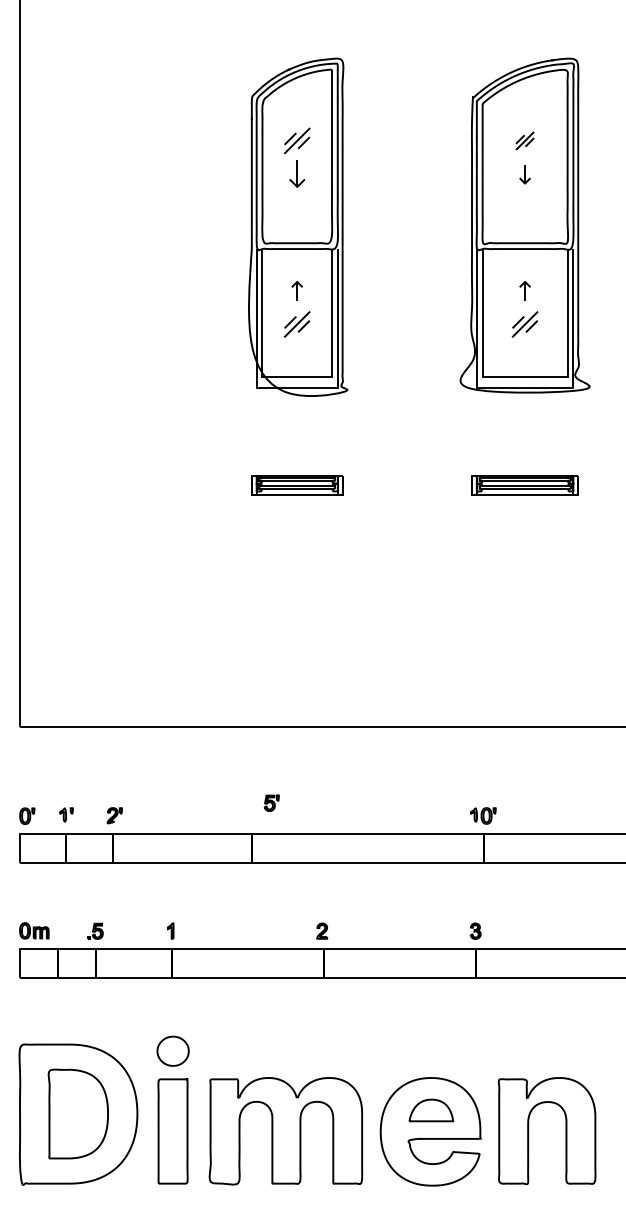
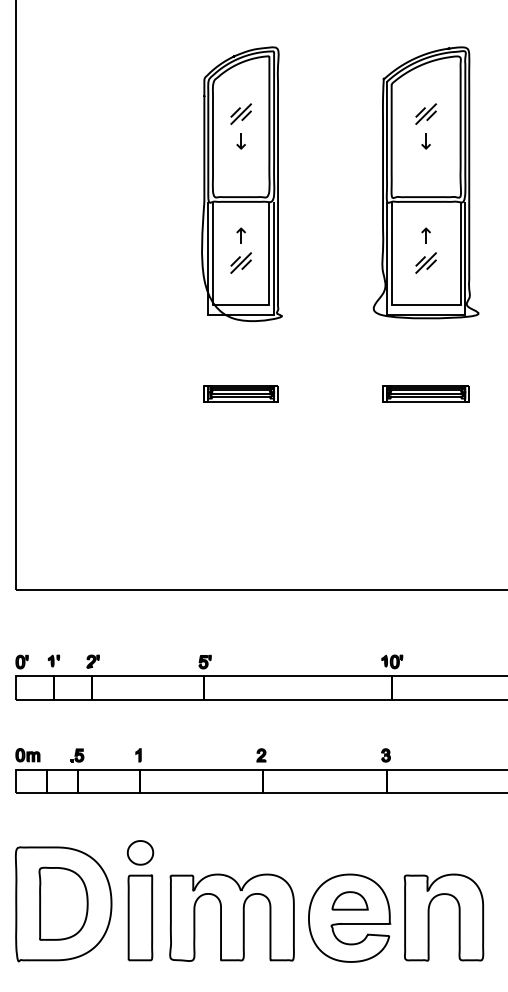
part: (524, 140) -> (425, 113), size x1.43
part: (296, 174) -> (240, 141), size x0.71
part: (271, 802) -> (204, 661), moved

